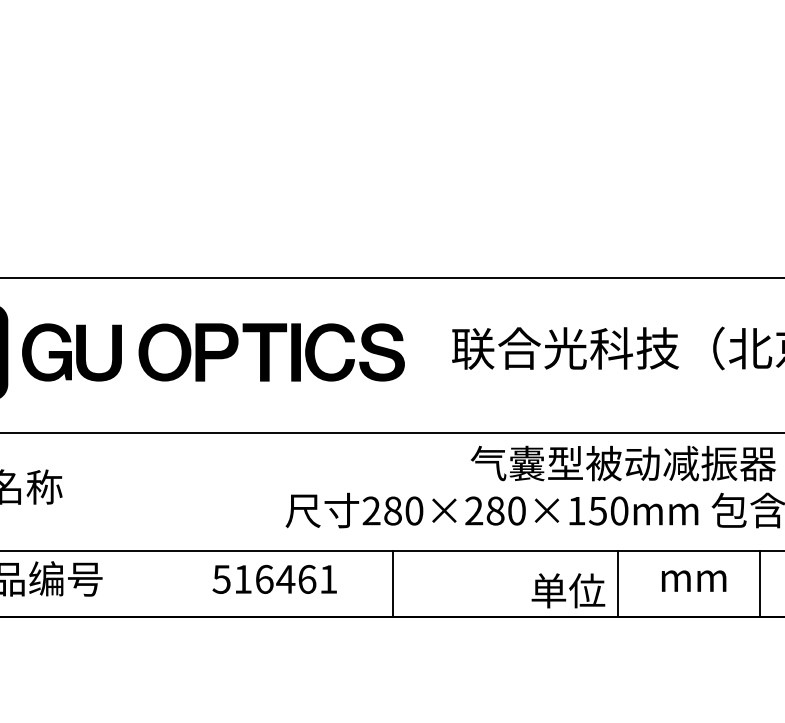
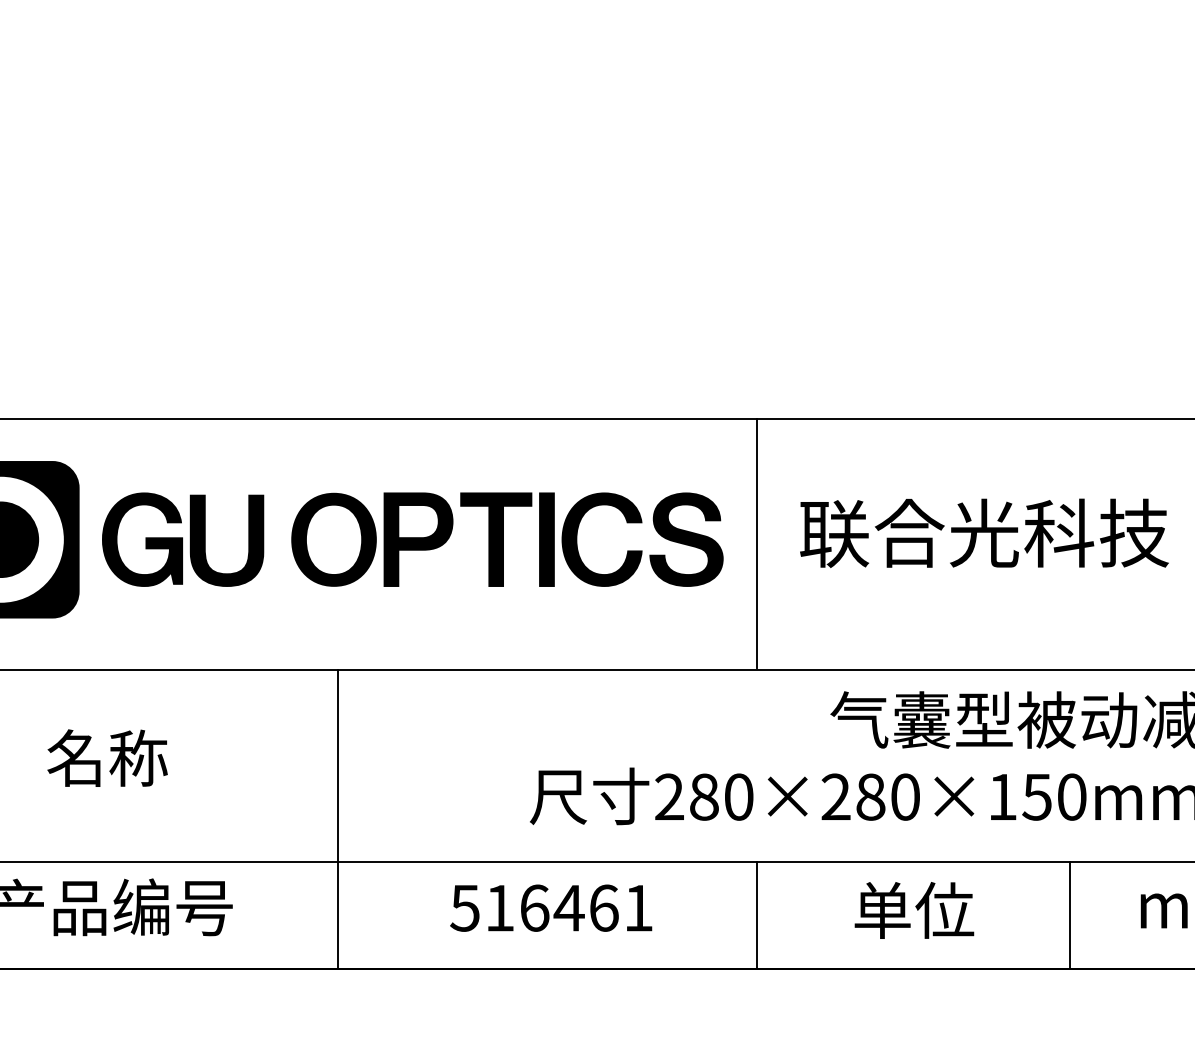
line: (425, 354) -> (757, 542), added
line: (167, 524) -> (338, 818), added
text: (274, 578) -> (550, 906), moved
line: (393, 583) -> (757, 914), moved
text: (568, 590) -> (914, 909), moved

